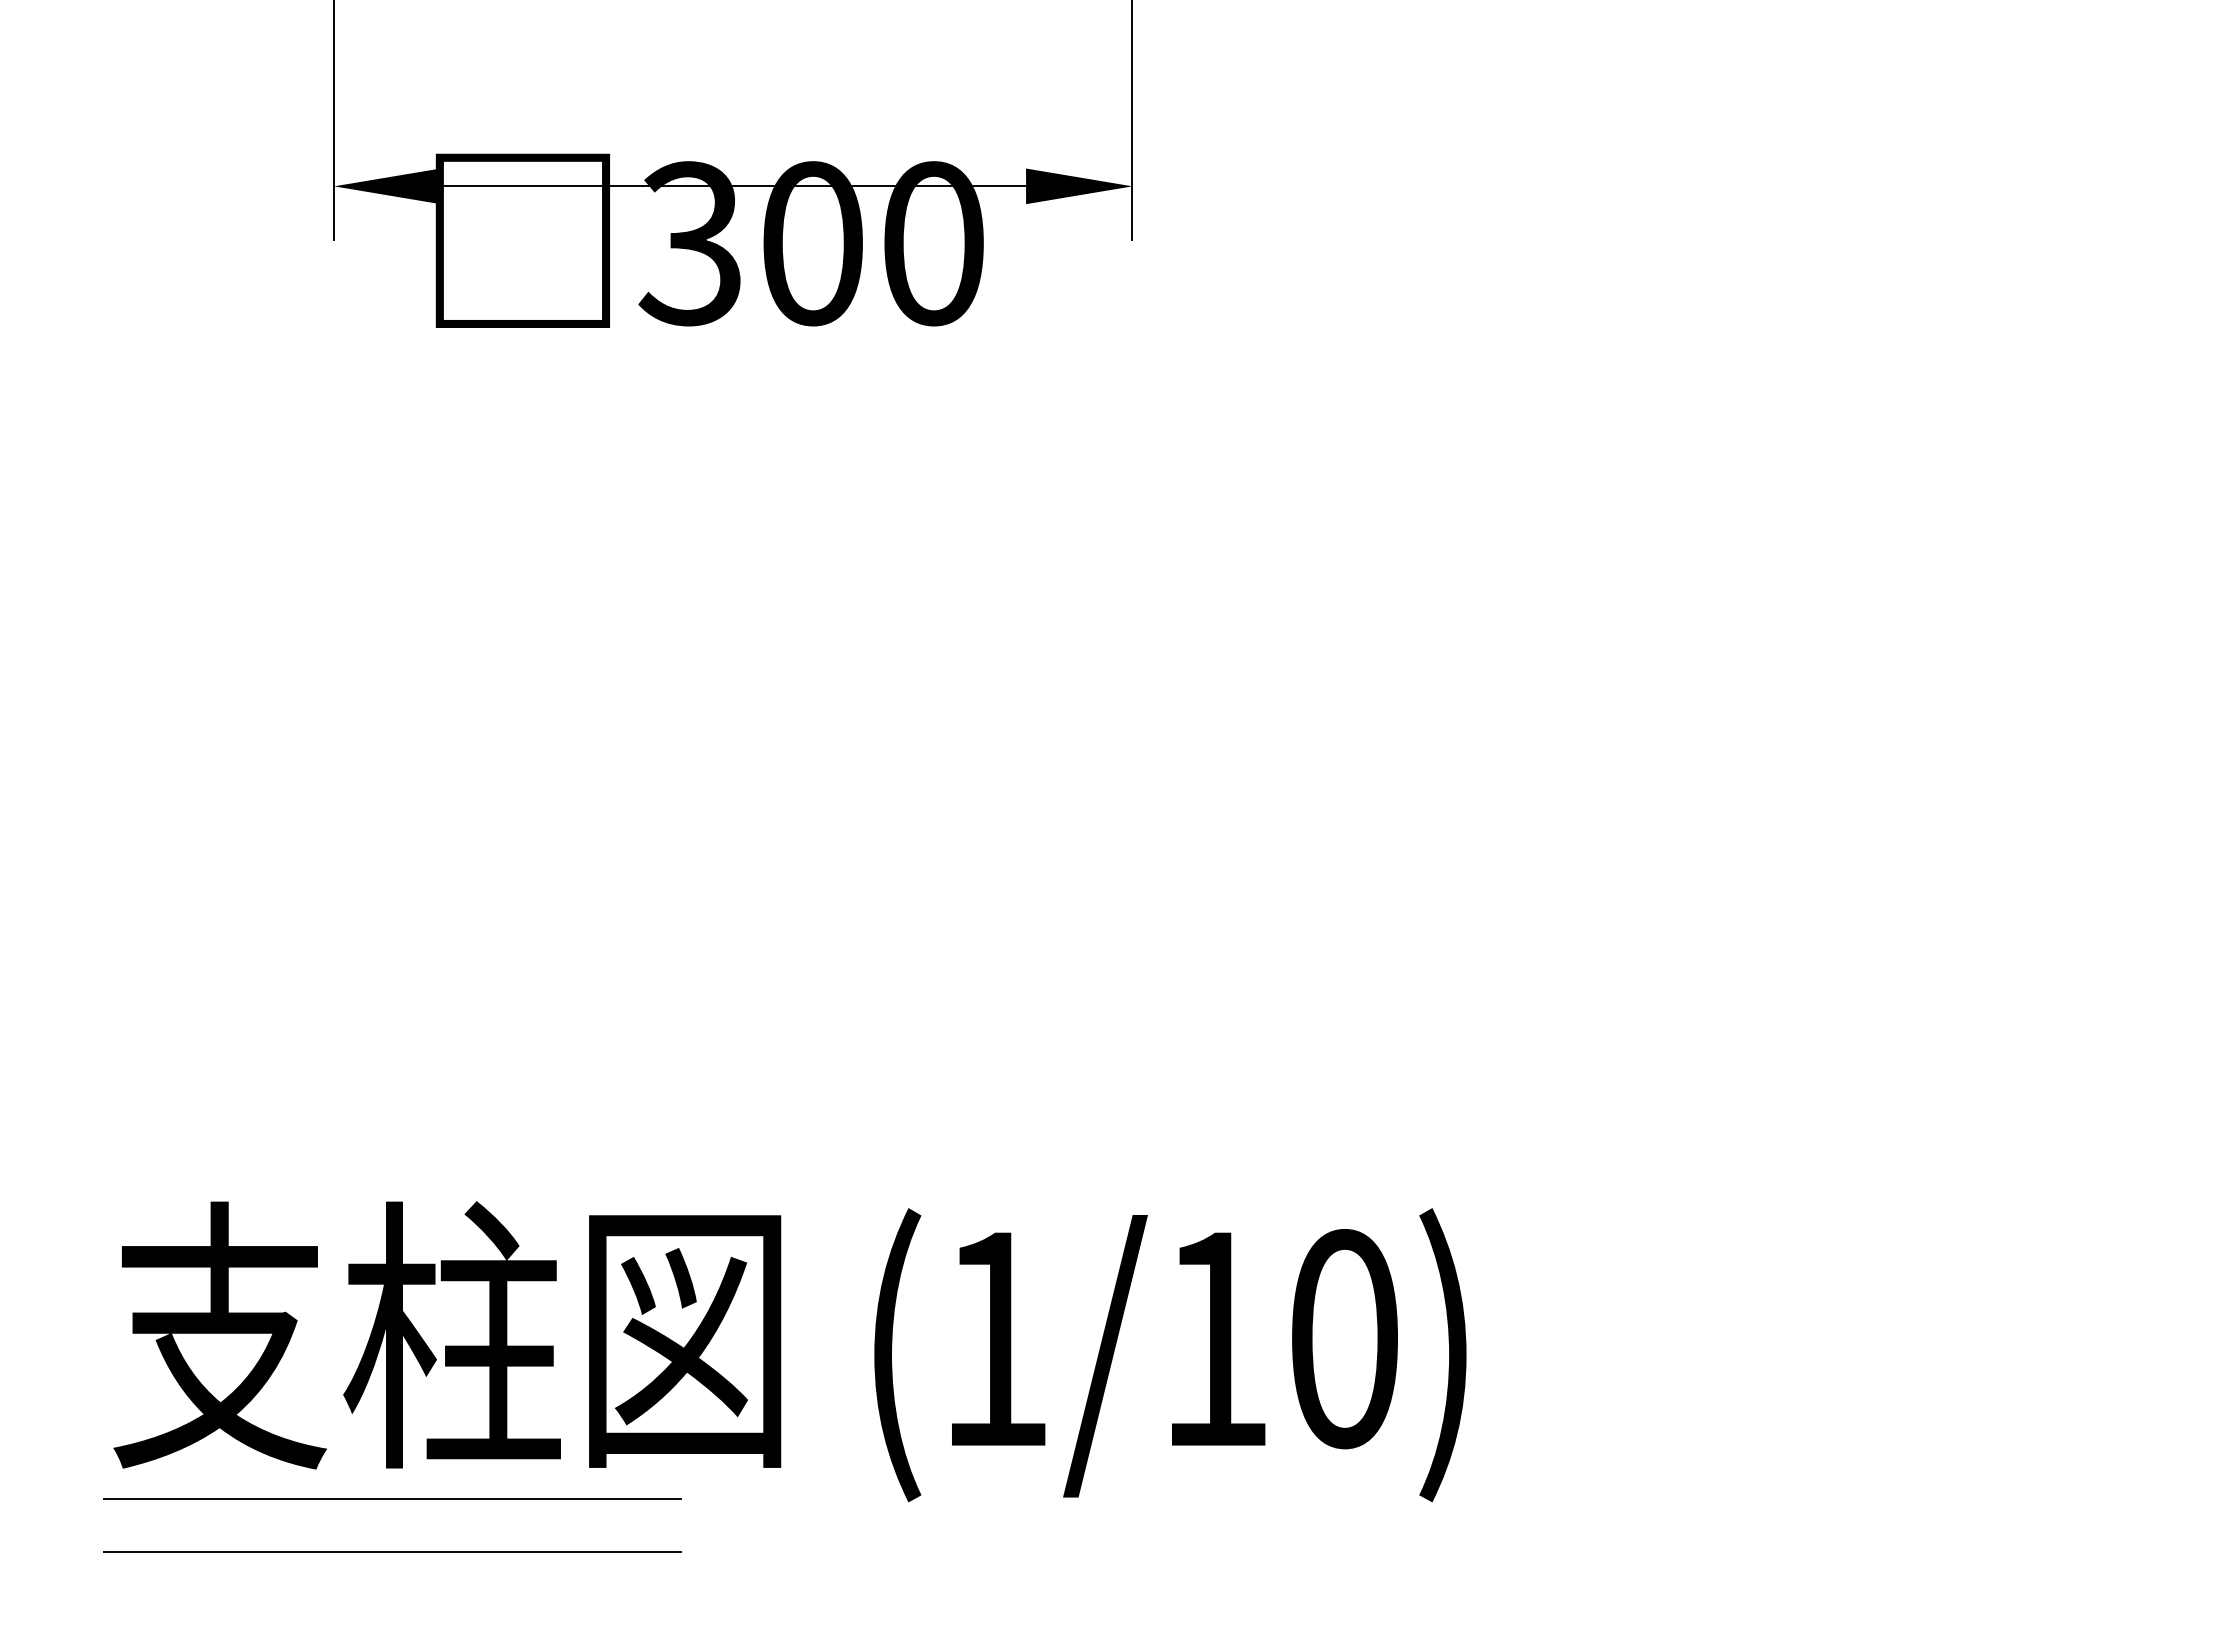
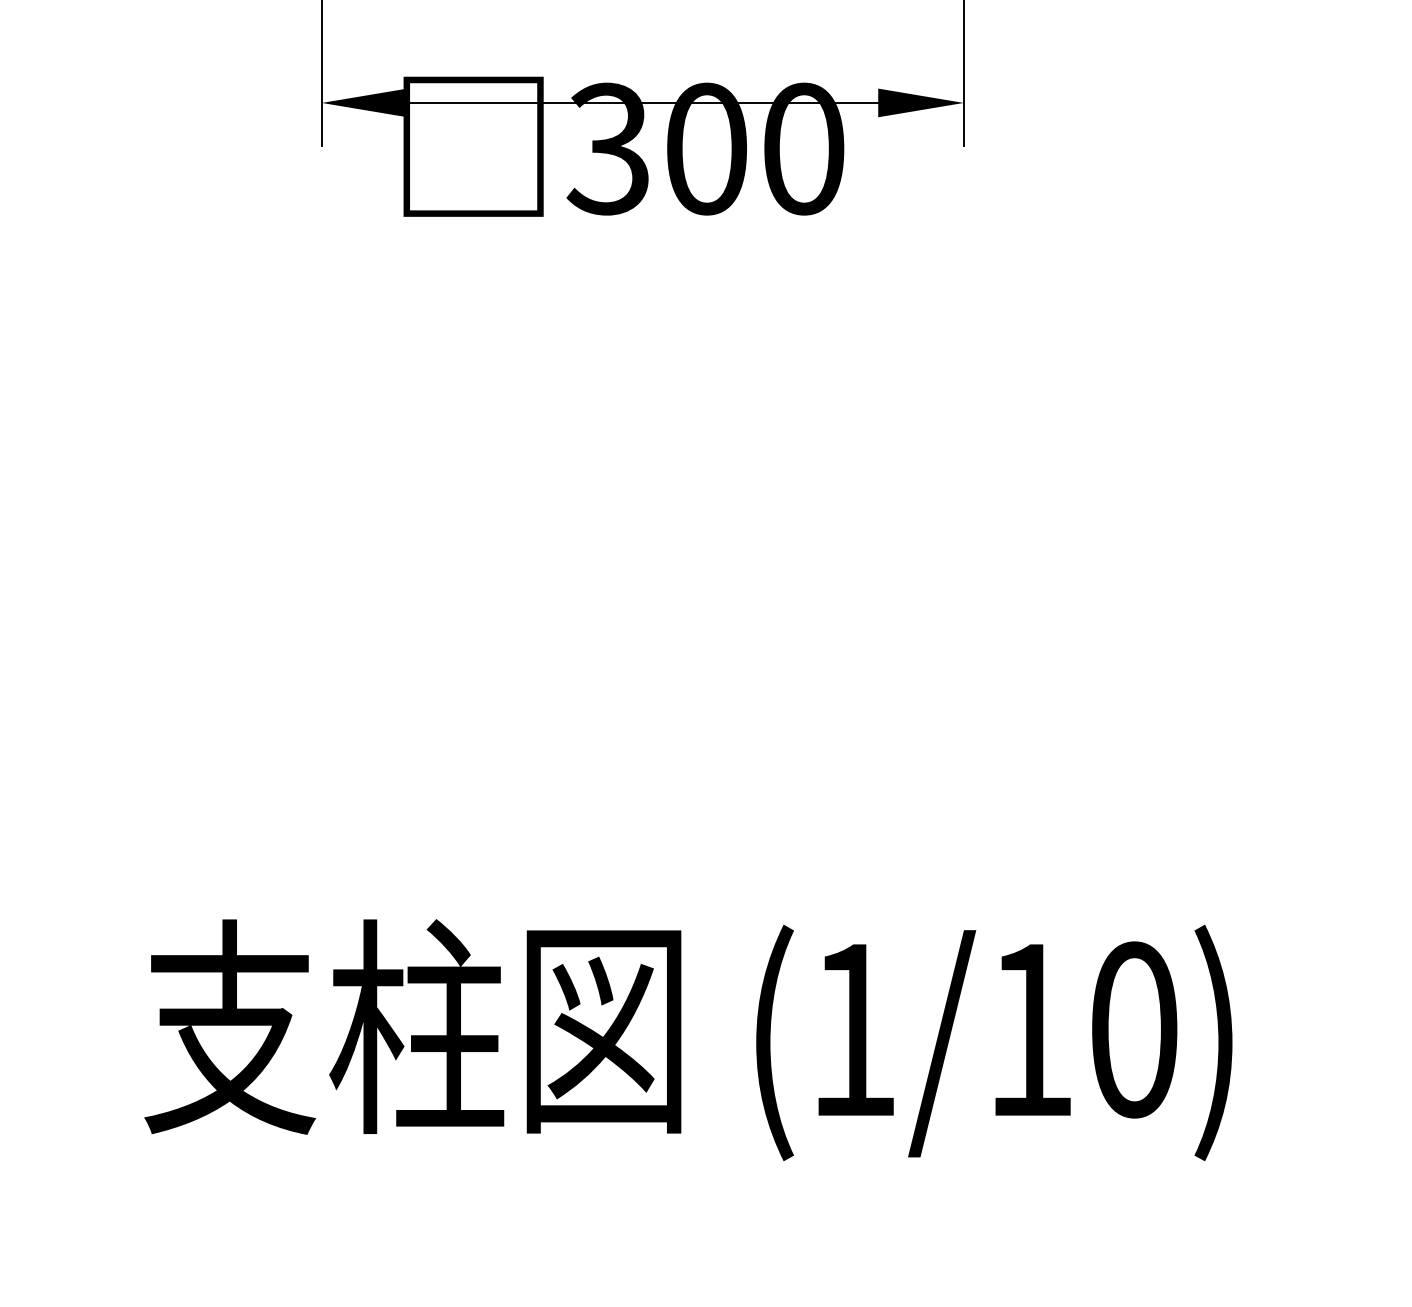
line: (392, 1498) -> (368, 1158), removed
line: (392, 1552) -> (368, 1201), removed

